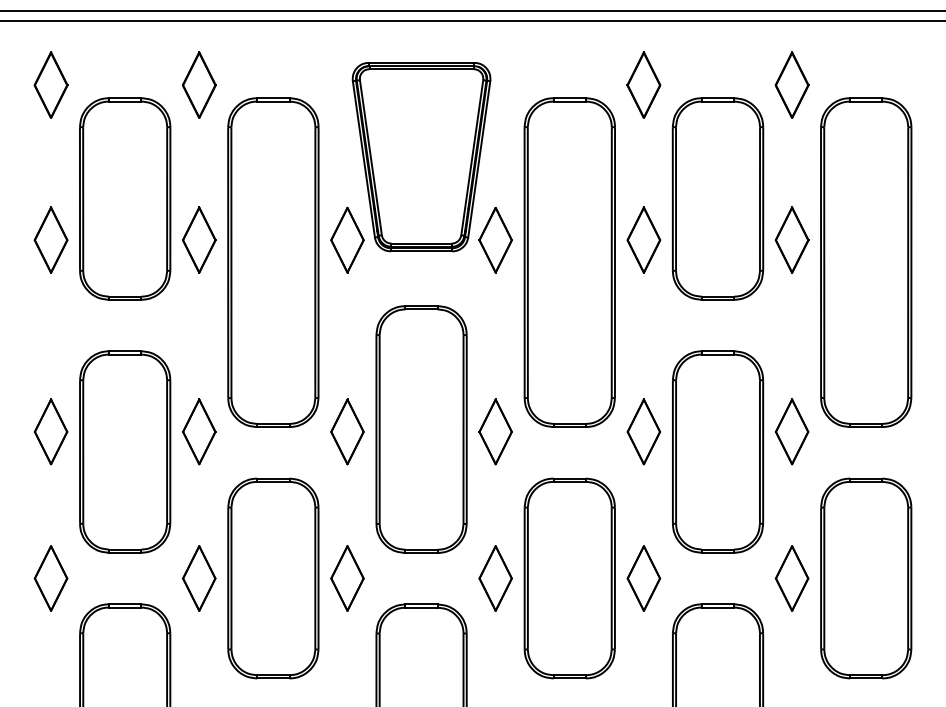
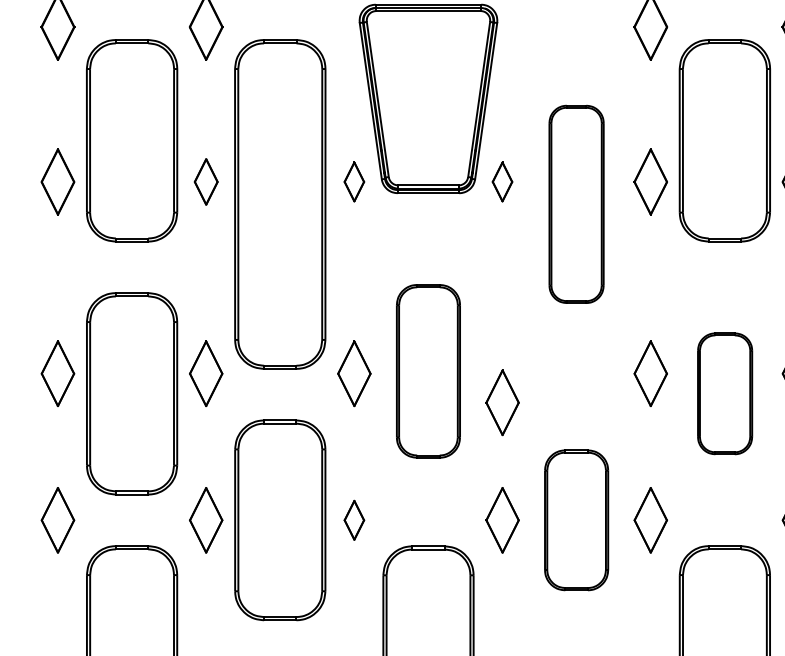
part: (199, 239) -> (206, 181), size x0.7
part: (347, 239) -> (354, 181), size x0.6
part: (495, 239) -> (502, 181), size x0.6
part: (569, 262) -> (576, 204), size x0.6
part: (421, 429) -> (428, 371), size x0.7
part: (495, 431) -> (502, 402), moved
part: (718, 451) -> (725, 393), size x0.6
part: (347, 578) -> (354, 520), size x0.6
part: (569, 578) -> (576, 520), size x0.7

